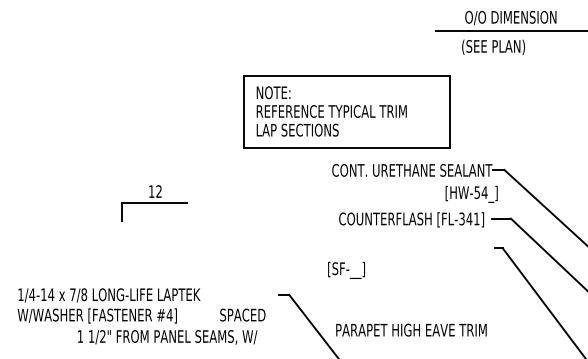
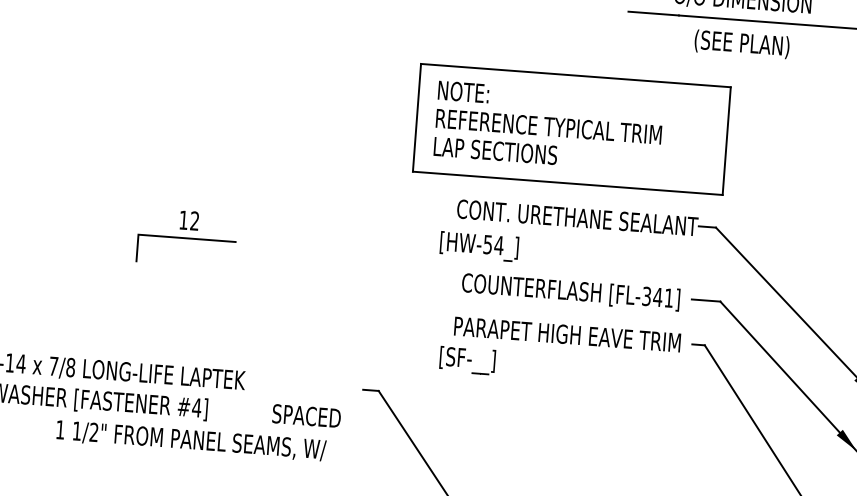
text: (493, 46) -> (742, 43), moved
part: (346, 111) -> (571, 128), moved
text: (471, 193) -> (479, 245), moved
text: (411, 329) -> (567, 333), moved

